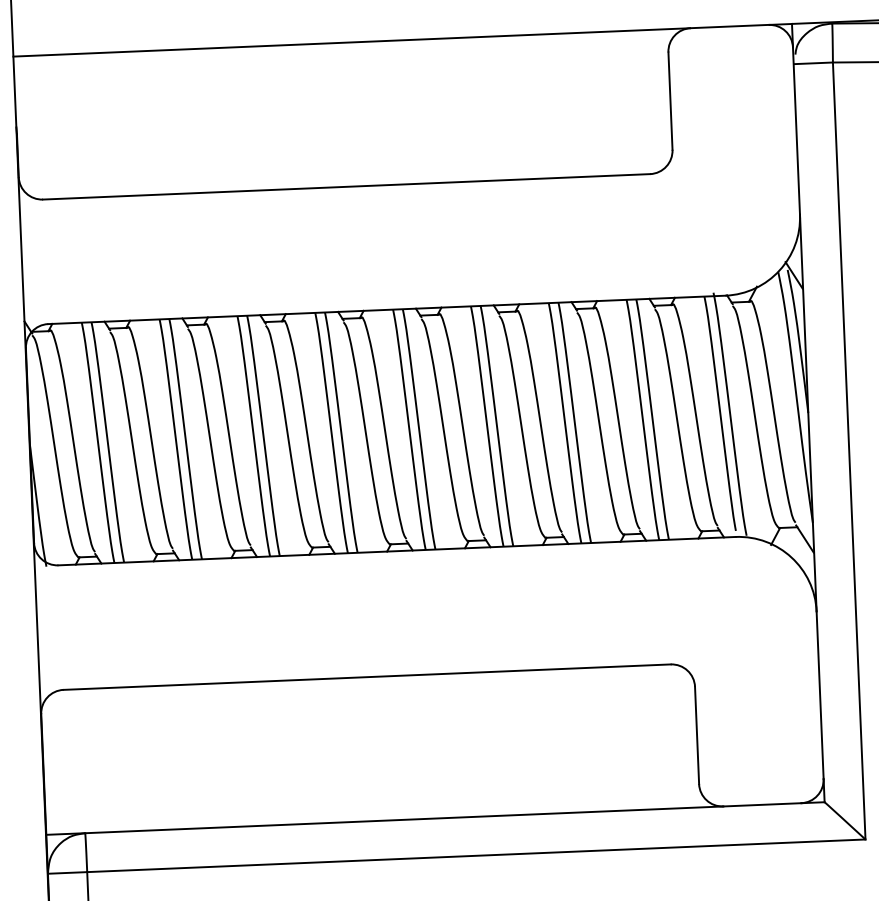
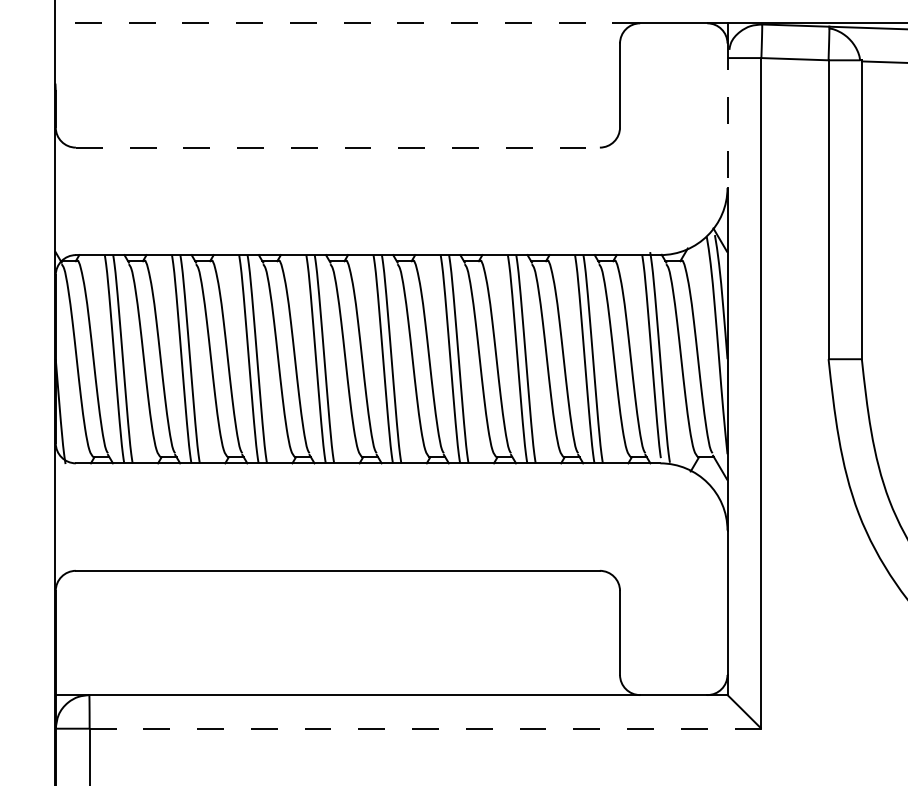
line: (351, 42) -> (347, 23), solid -> dashed
line: (796, 131) -> (727, 116), solid -> dashed
line: (346, 186) -> (337, 147), solid -> dashed
line: (476, 855) -> (425, 728), solid -> dashed

